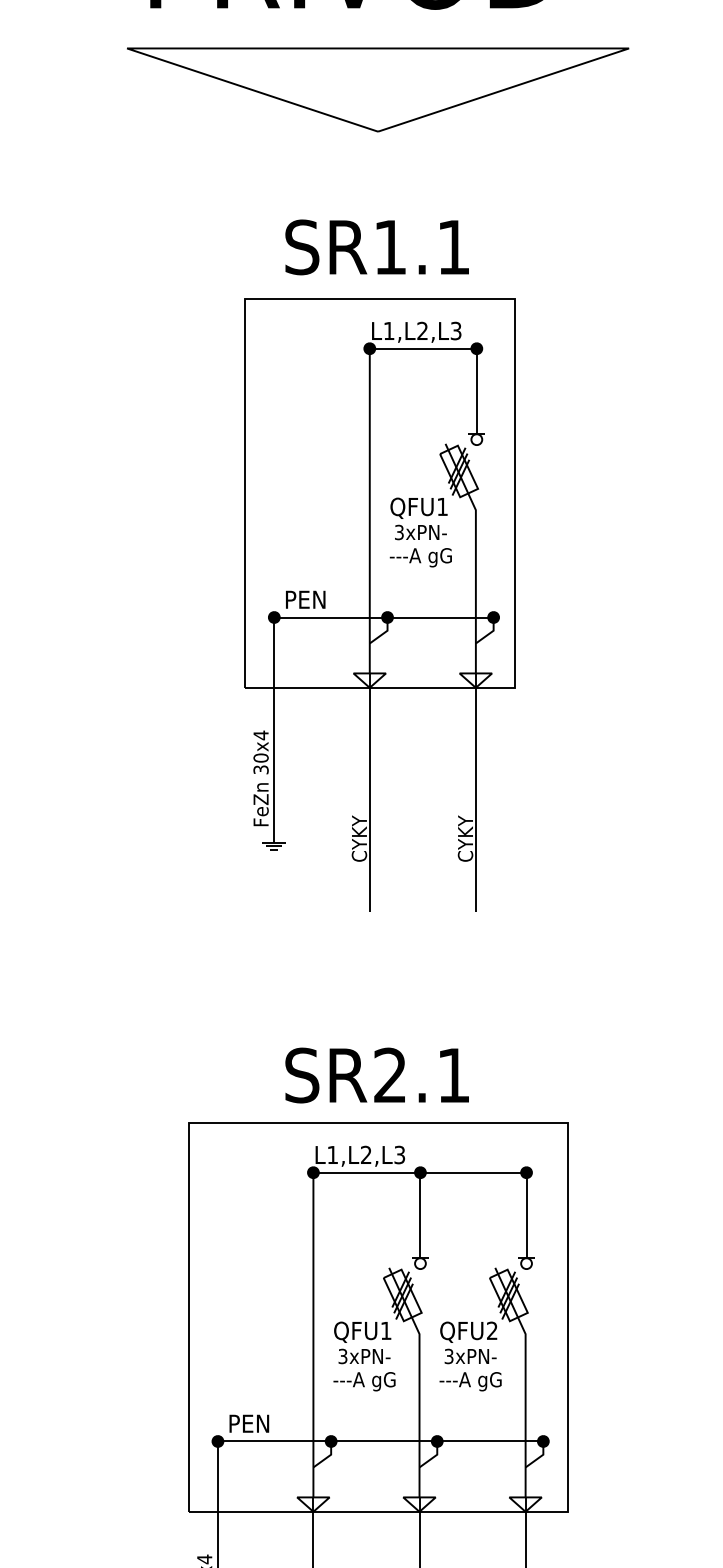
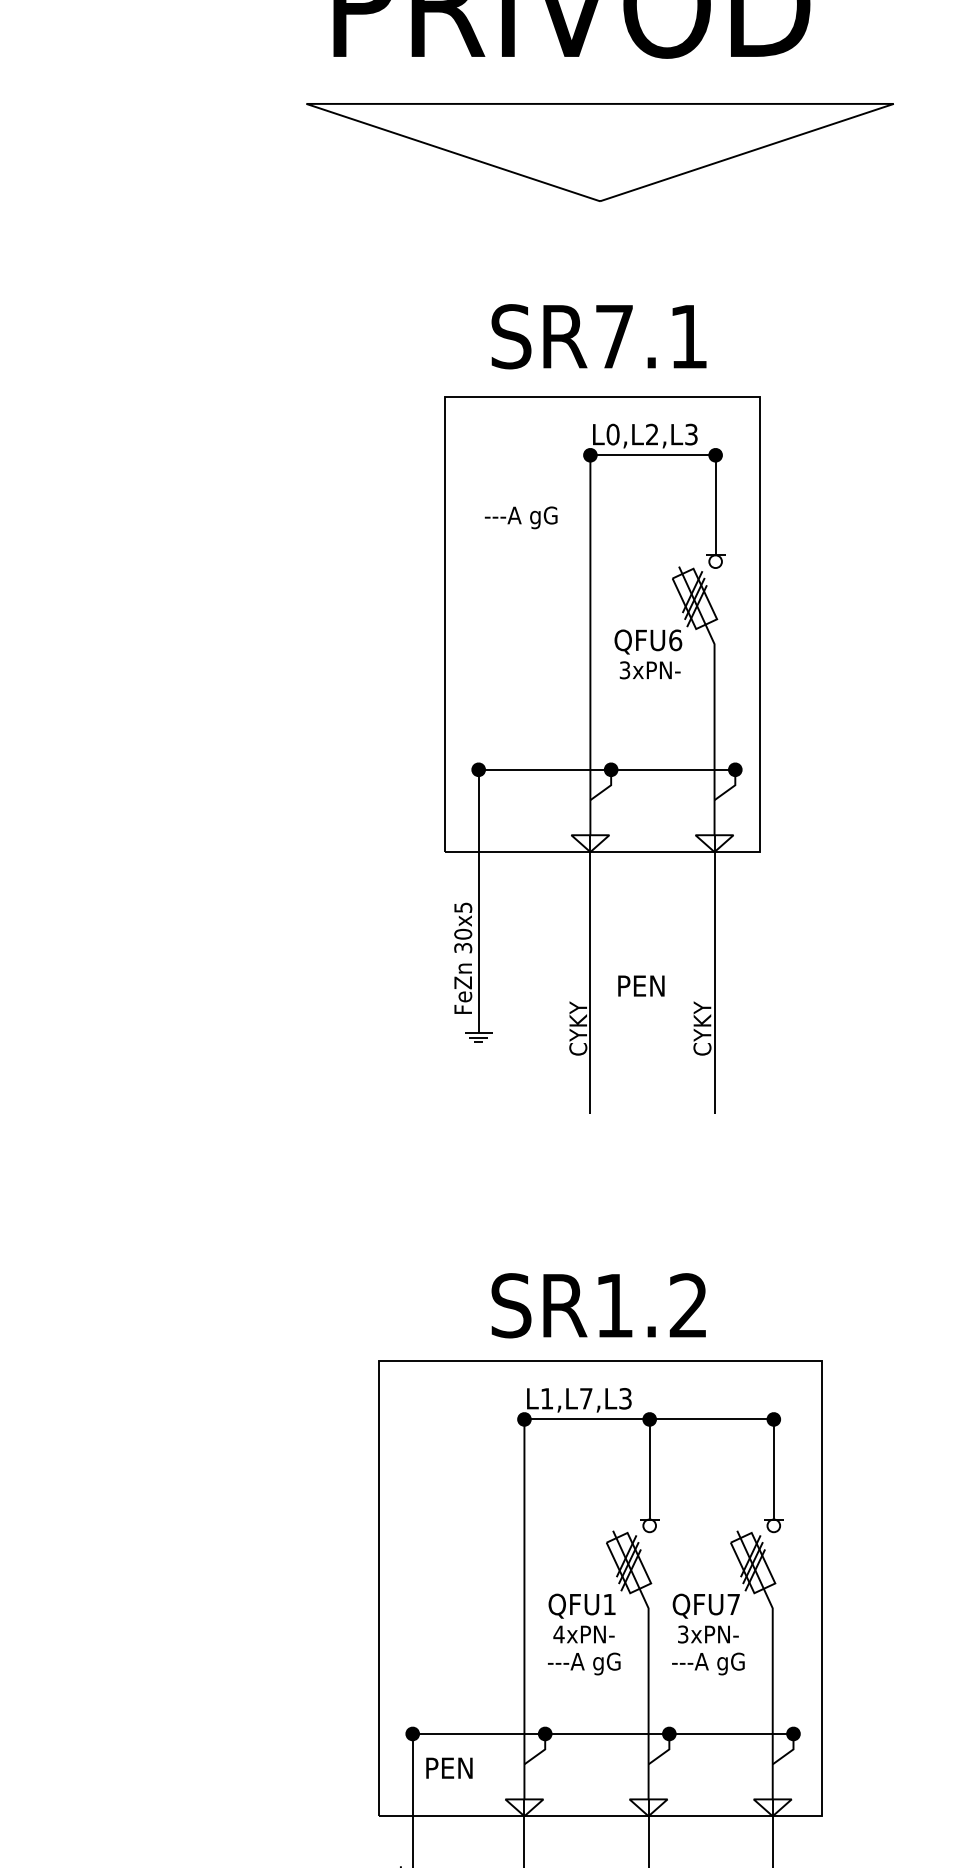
text: (390, 247) -> (614, 336), SR1.1 -> SR7.1
text: (388, 330) -> (612, 434), L1,L2,L3 -> L0,L2,L3
text: (442, 507) -> (675, 640), QFU1 -> QFU6
text: (420, 557) -> (520, 517), moved
text: (305, 599) -> (641, 985), moved
text: (261, 735) -> (463, 907), 30x4 -> 30x5
text: (421, 1075) -> (650, 1305), SR2.1 -> SR1.2
text: (366, 1154) -> (586, 1398), L1,L2,L3 -> L1,L7,L3
text: (492, 1329) -> (733, 1603), QFU2 -> QFU7
text: (342, 1356) -> (558, 1634), 3xPN- -> 4xPN-
text: (249, 1423) -> (449, 1767), moved

